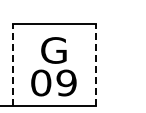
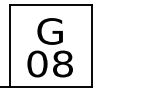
line: (13, 64) -> (9, 45), dashed -> solid
line: (95, 64) -> (91, 45), dashed -> solid
text: (66, 82) -> (62, 63), 09 -> 08

